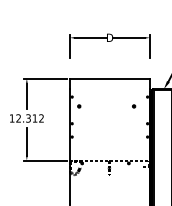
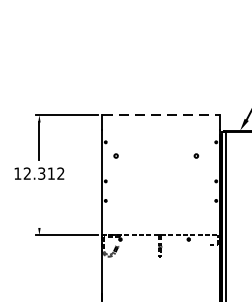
part: (109, 45) -> (160, 66), removed
line: (109, 78) -> (160, 115), solid -> dashed
line: (26, 141) -> (38, 207), removed

